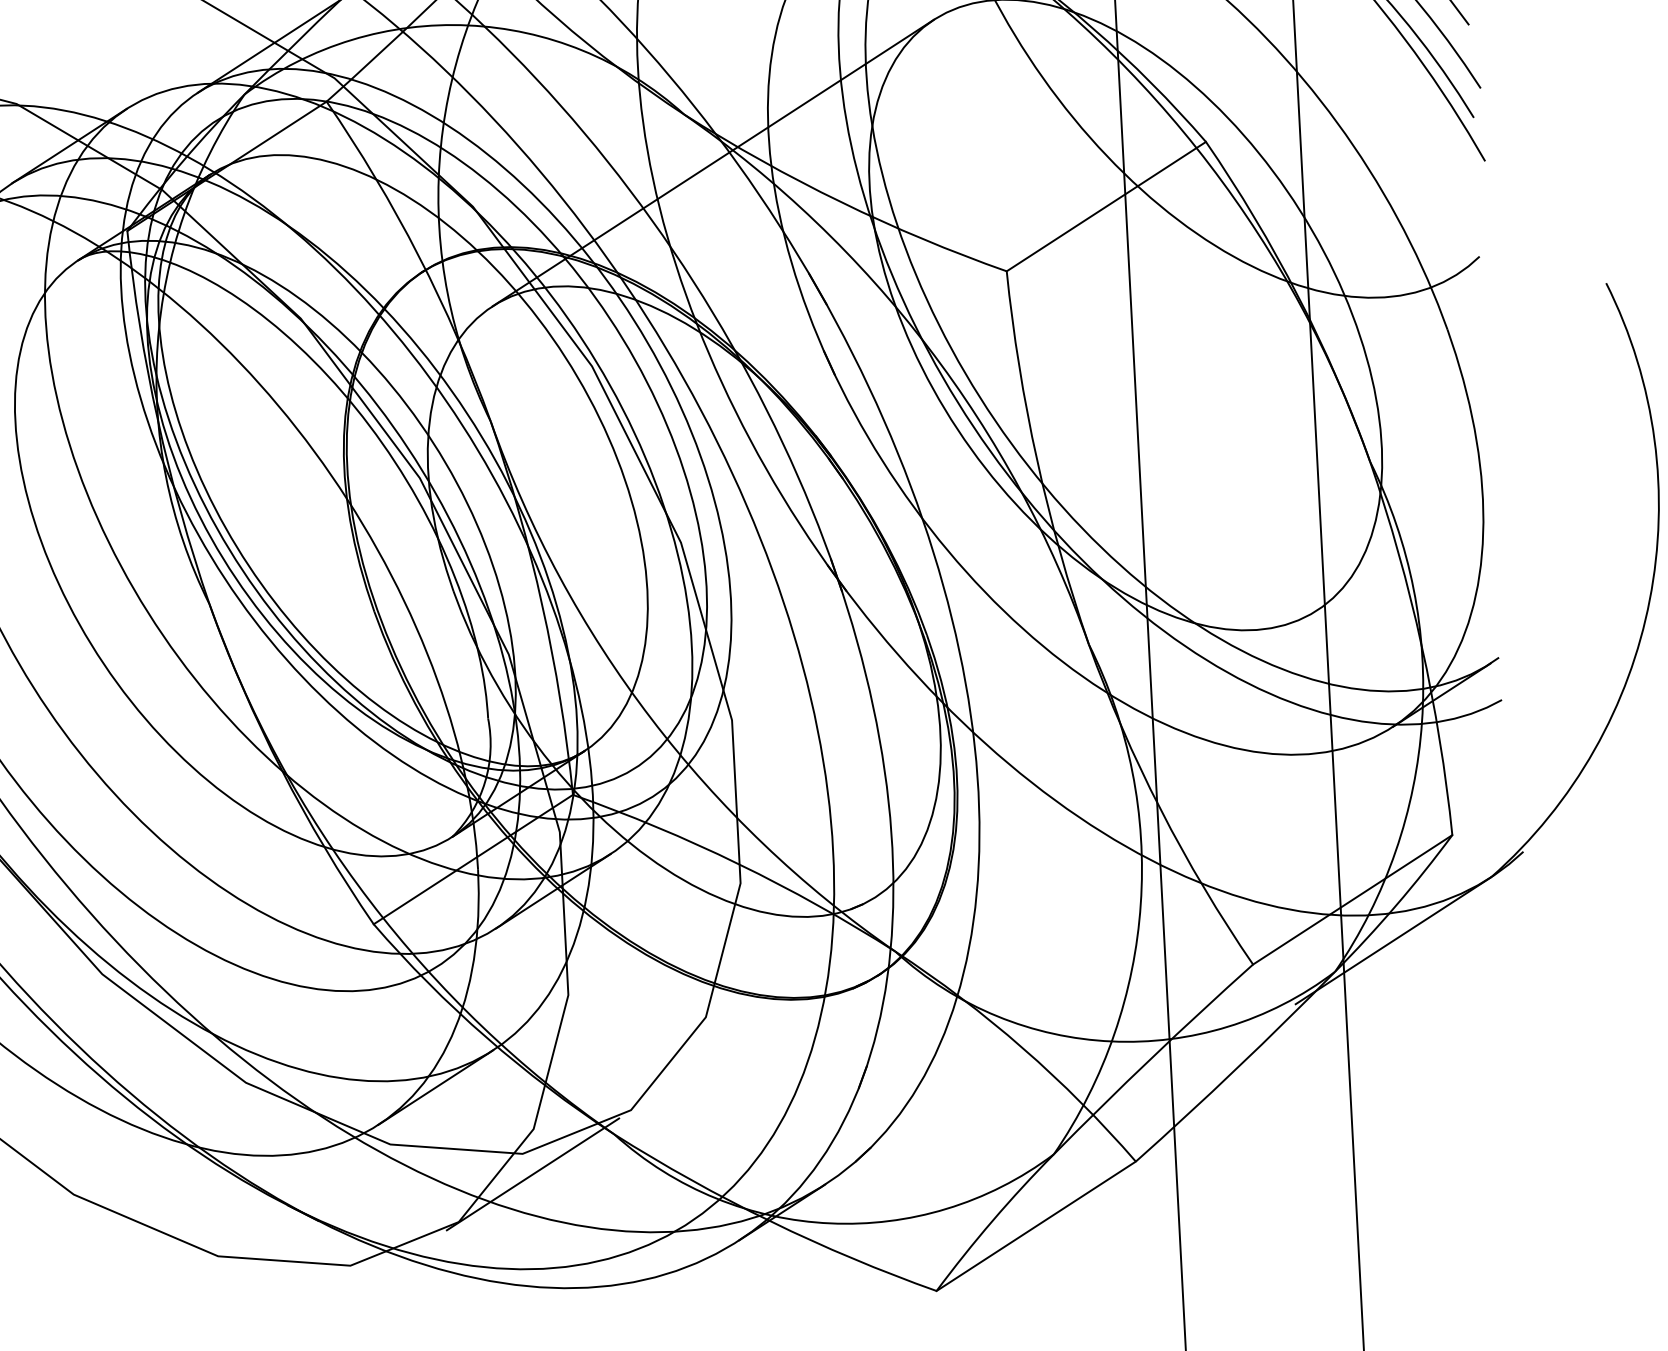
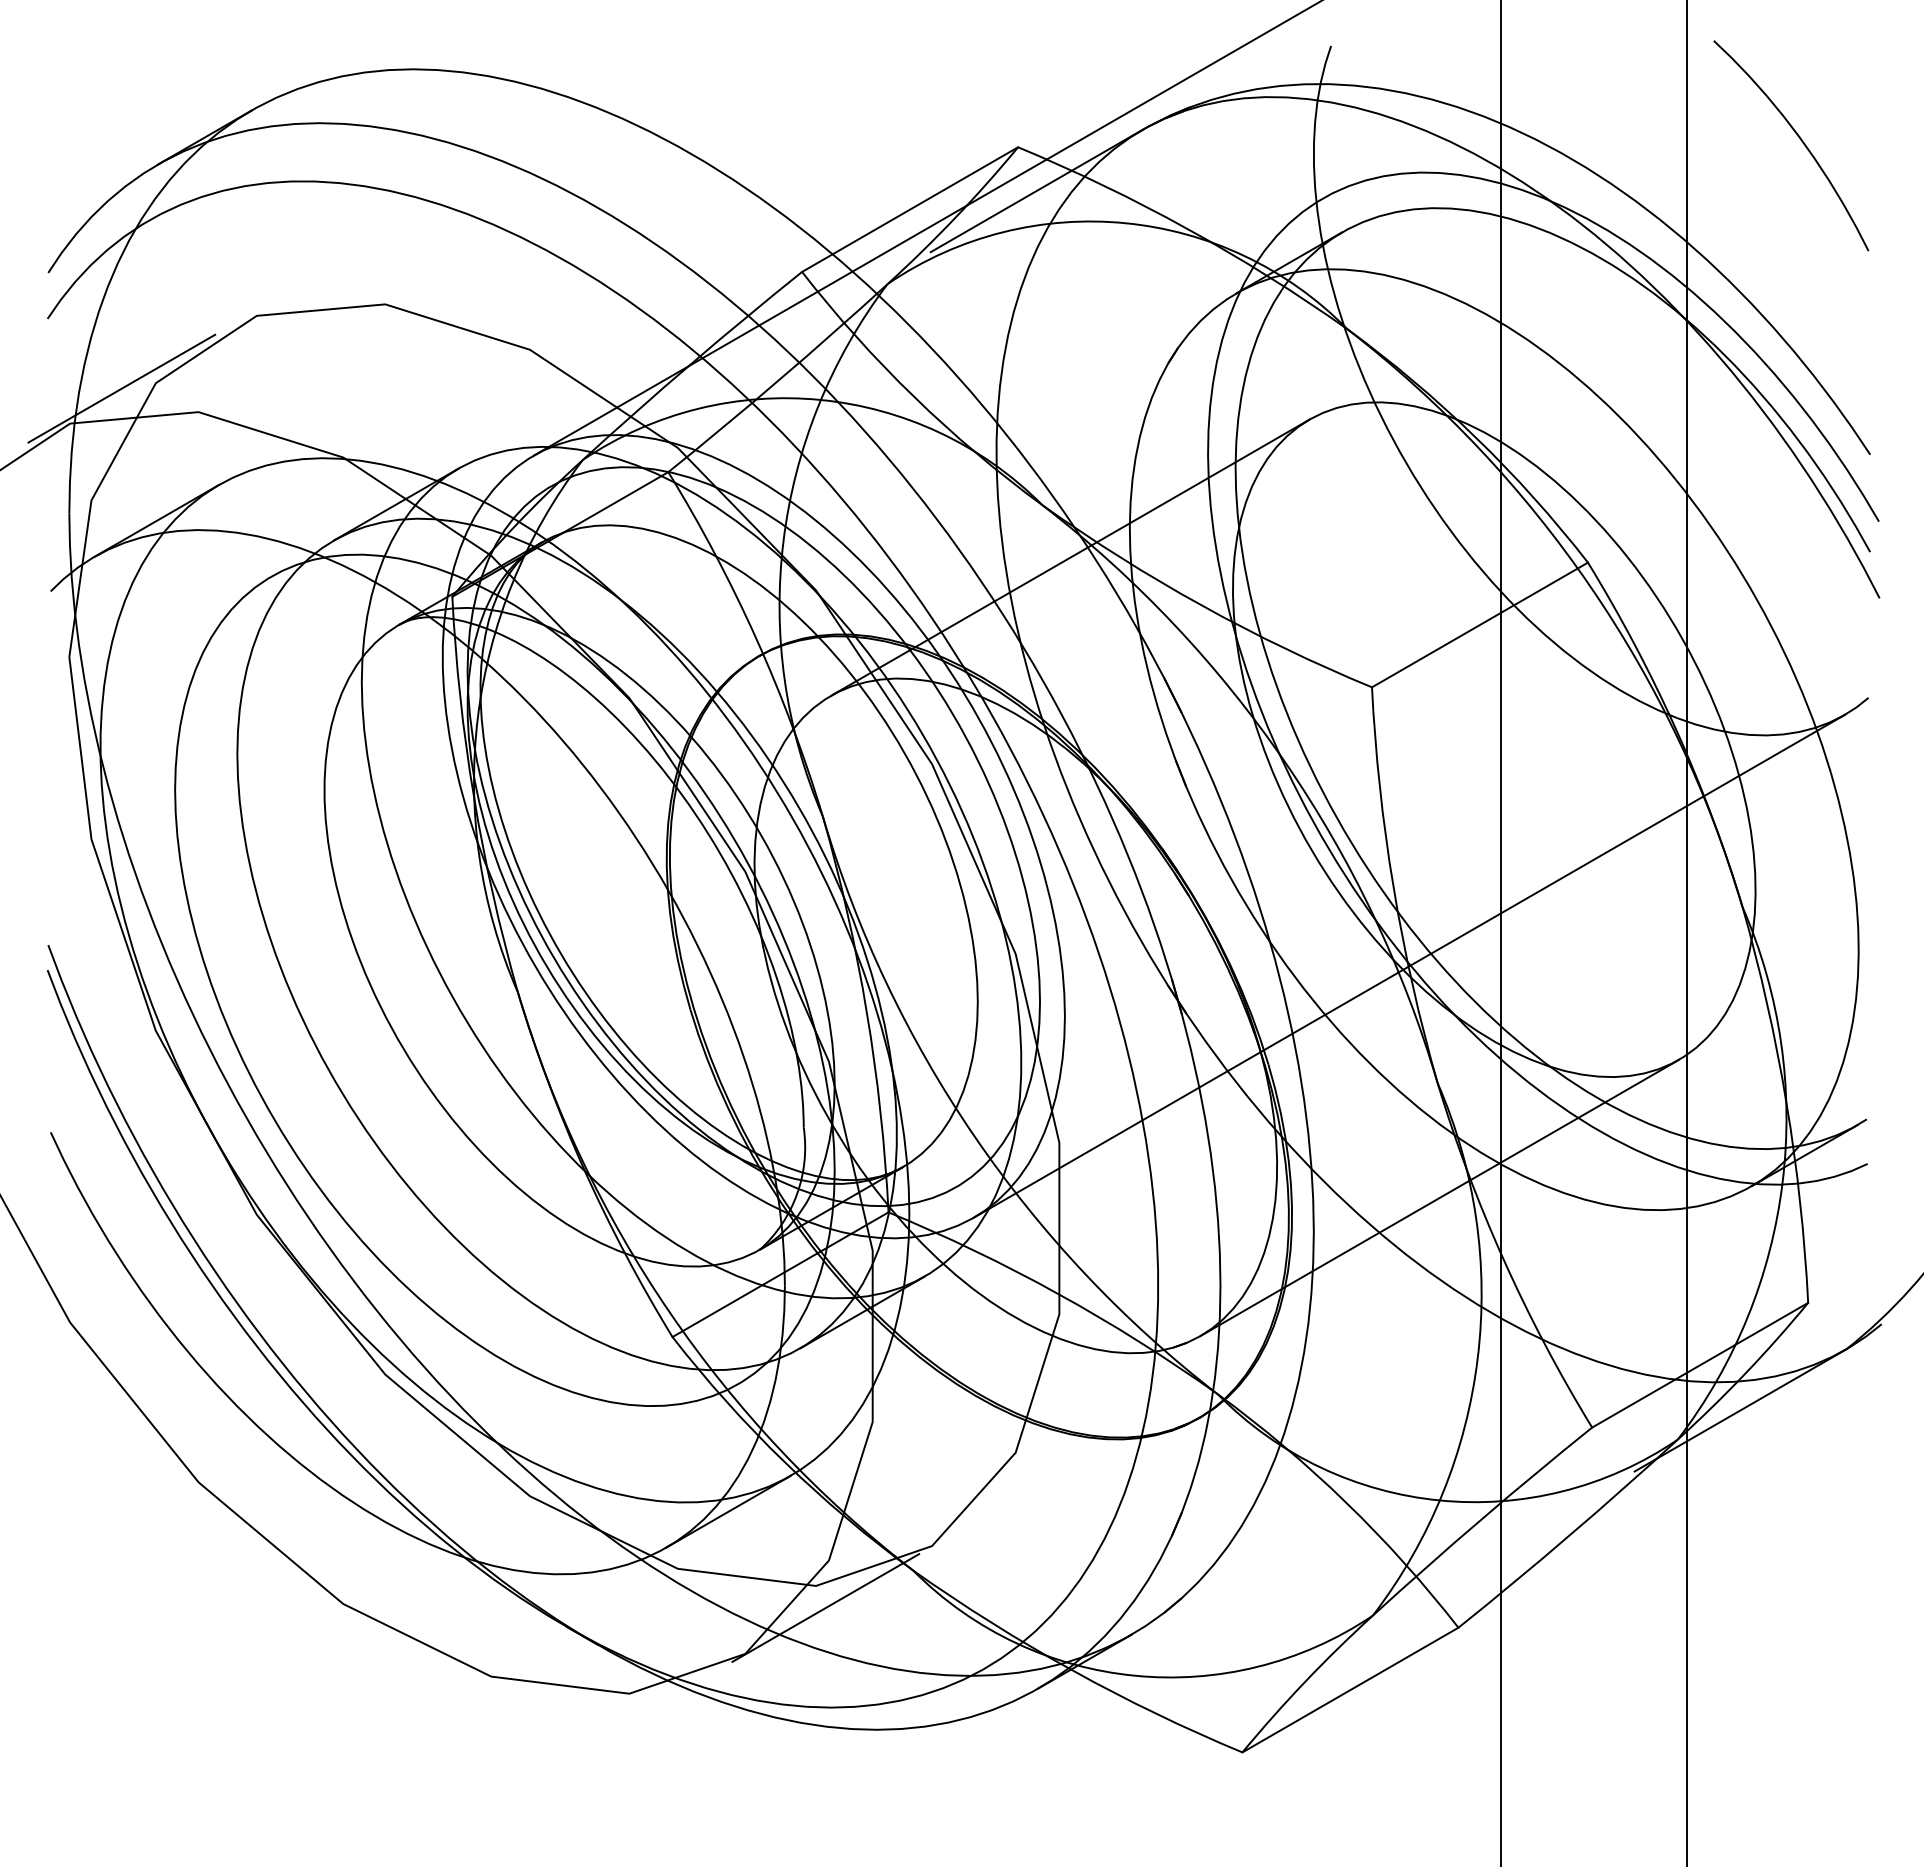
line: (1055, 534) -> (1408, 965), added
line: (1096, 753) -> (1439, 1197), added

